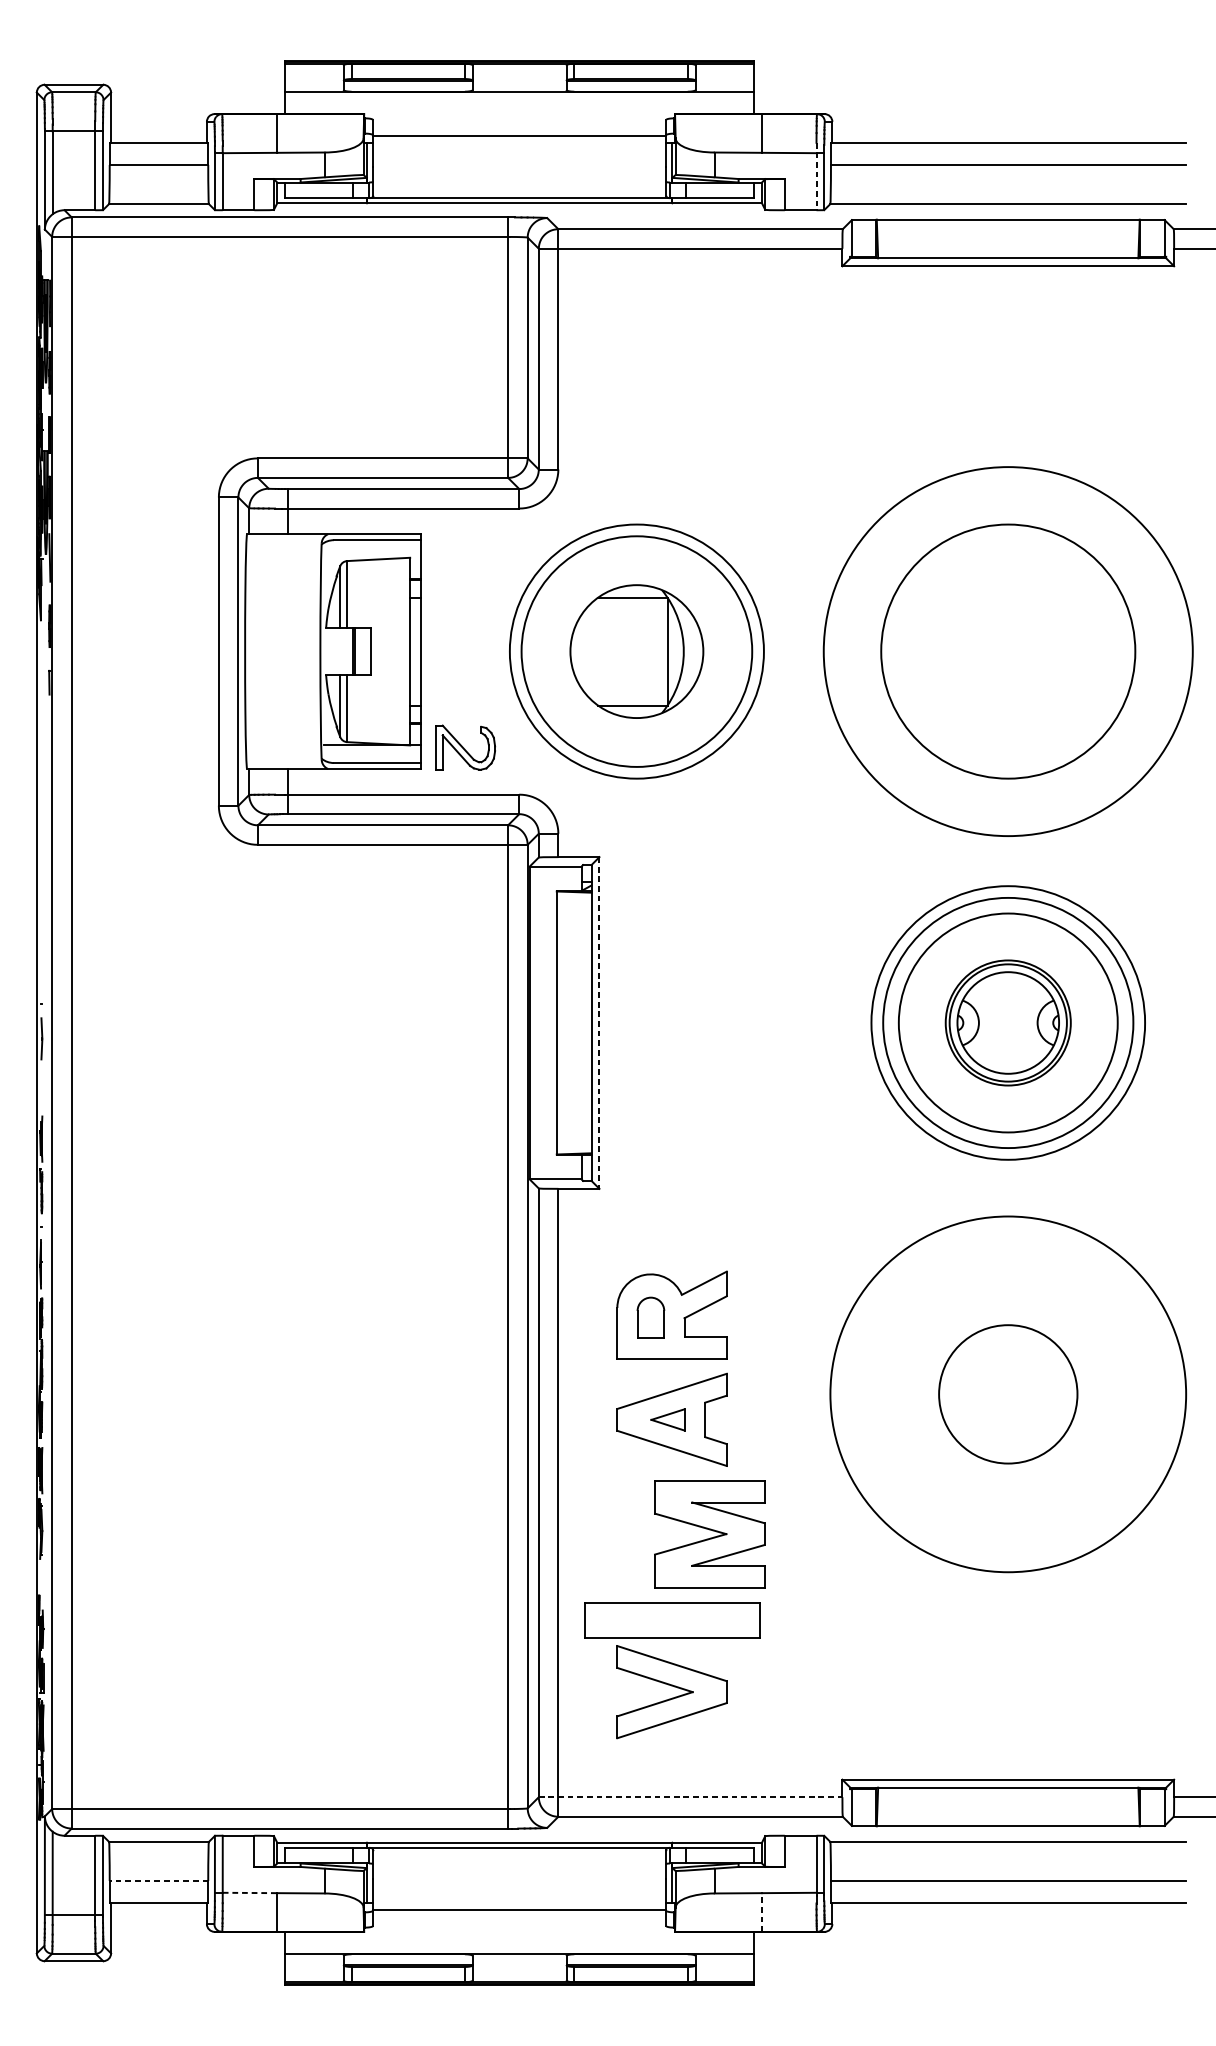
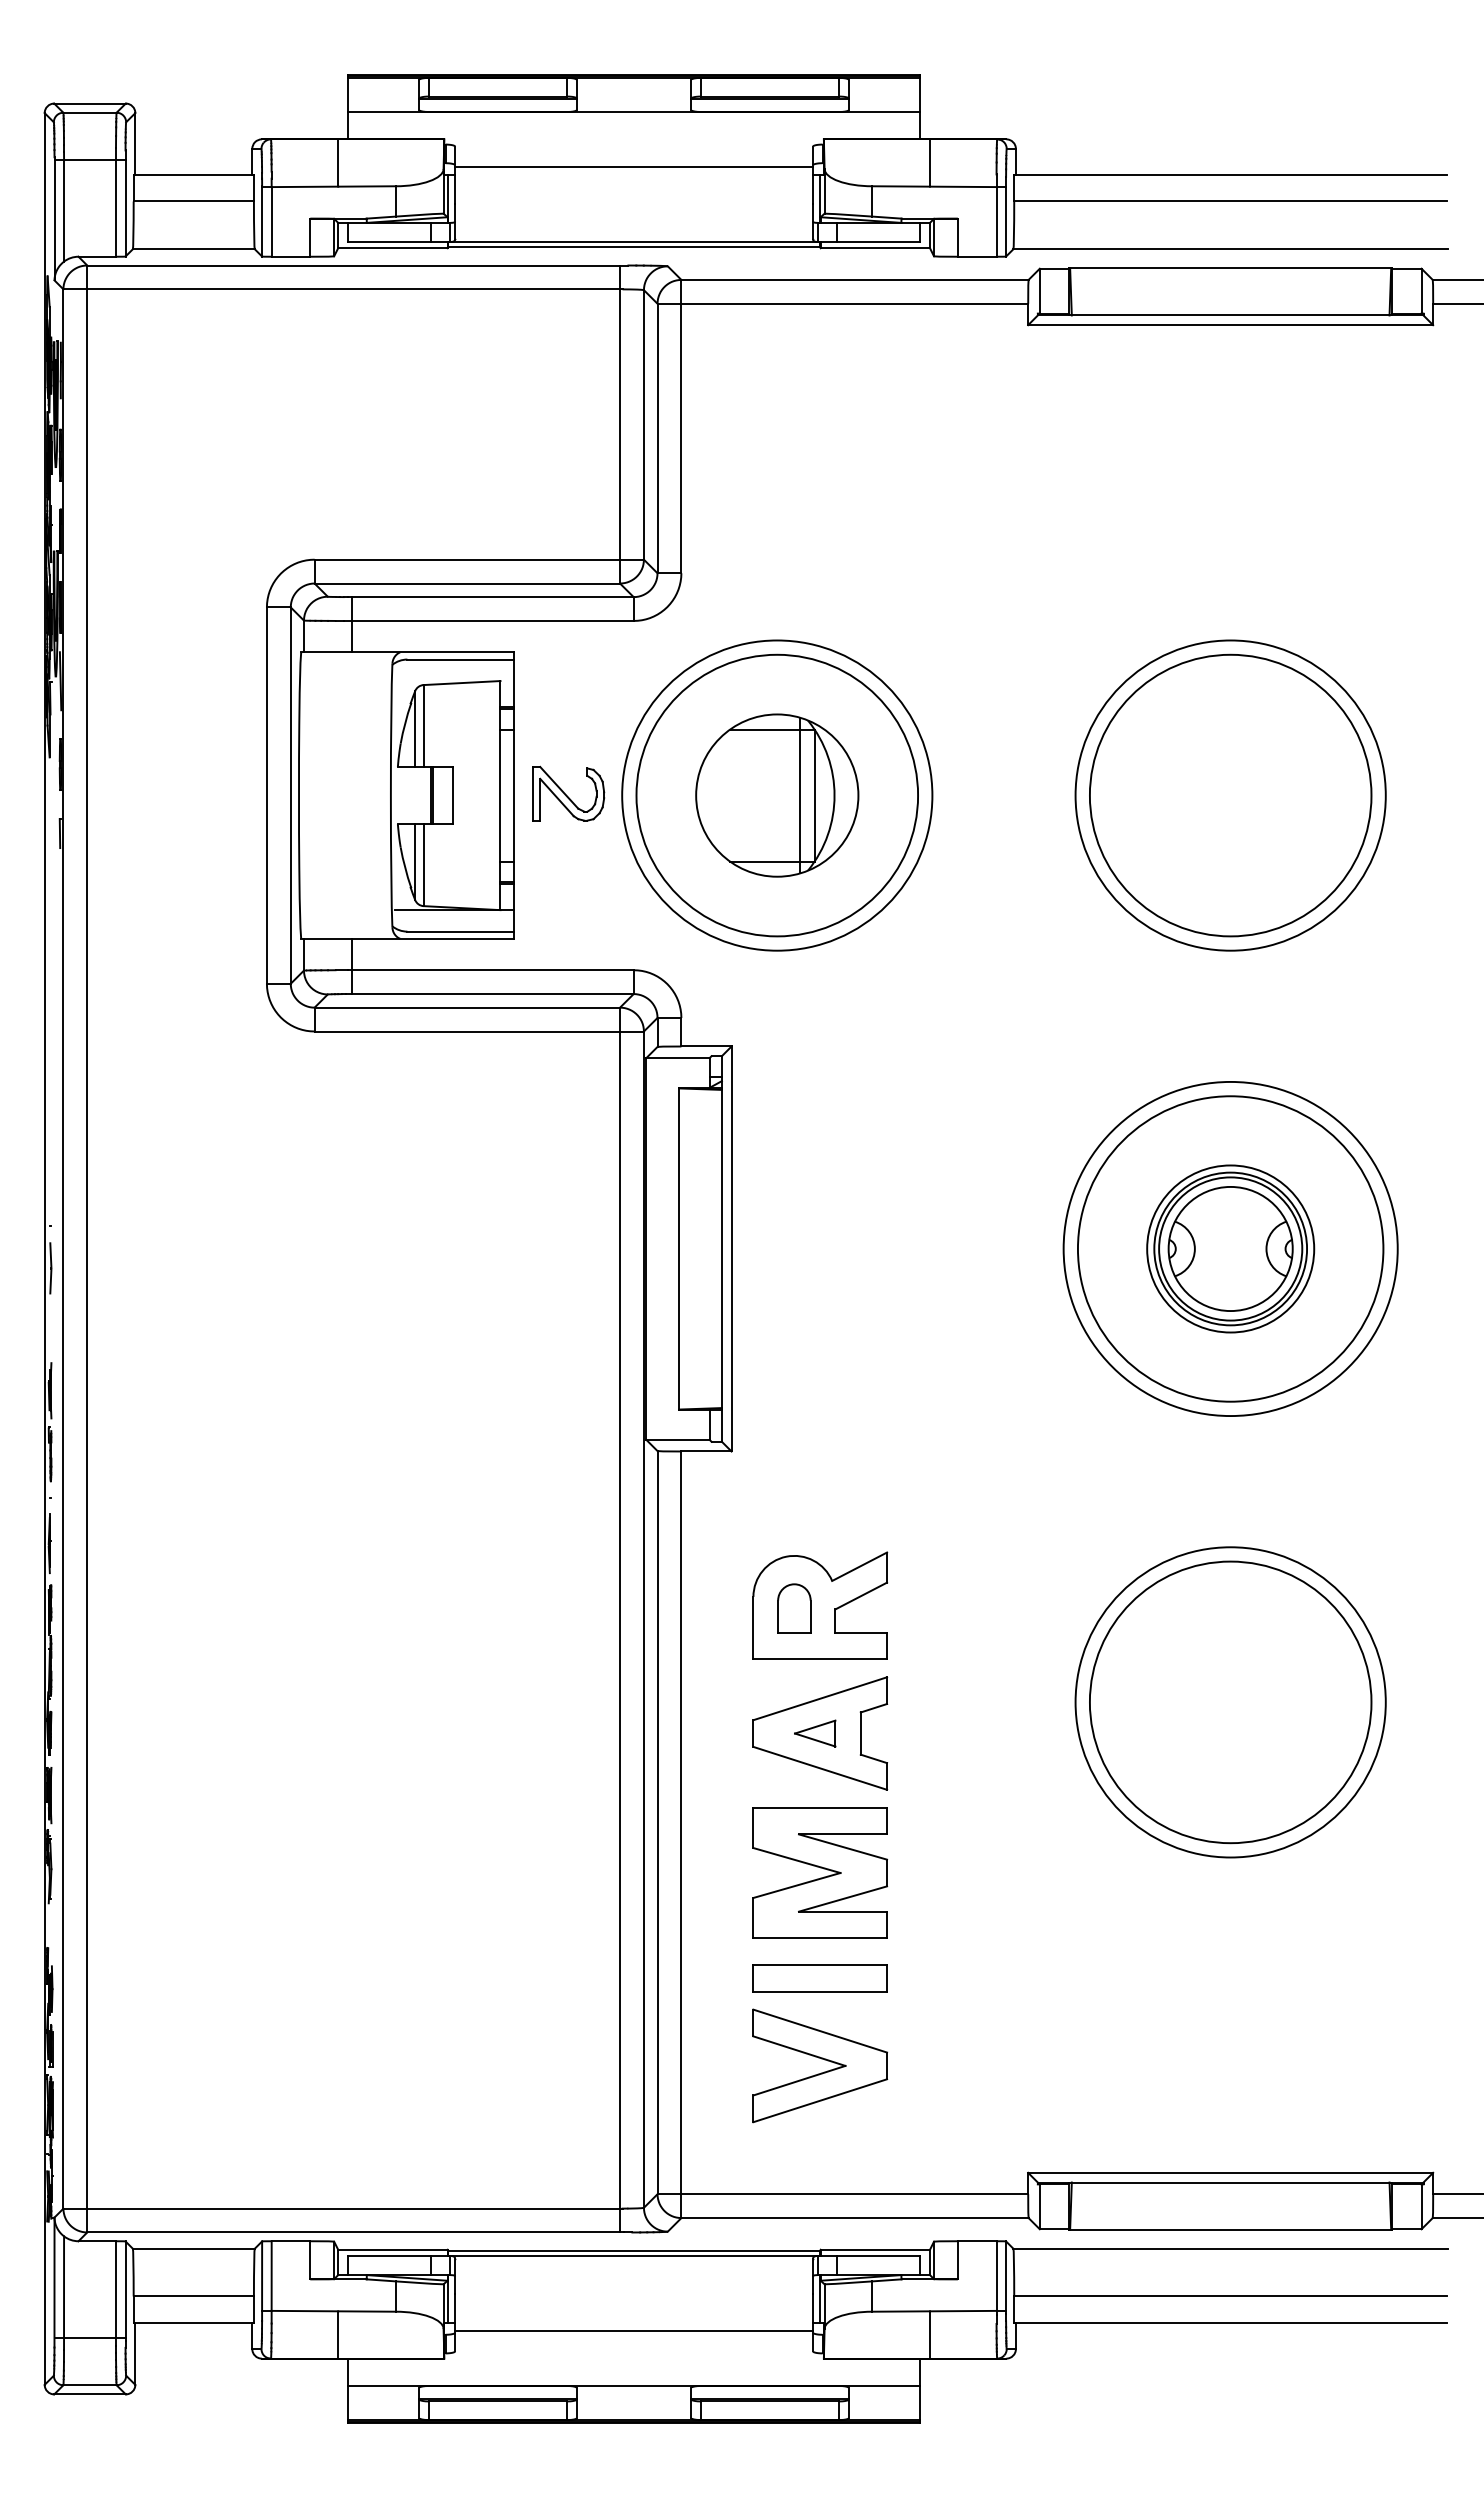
line: (816, 177) -> (996, 216), dashed -> solid
line: (655, 651) -> (800, 795), added
circle: (1008, 651) -> (1230, 795), size x0.62
part: (465, 747) -> (568, 793), moved
line: (599, 1022) -> (731, 1248), dashed -> solid
circle: (1008, 1022) -> (1230, 1248), size x0.62
circle: (1008, 1394) -> (1230, 1702), size x0.71
circle: (1008, 1394) -> (1230, 1702), size x1.67
part: (709, 1533) -> (819, 1872), moved
part: (671, 1620) -> (819, 1978), size x0.62
line: (691, 1797) -> (843, 2194), dashed -> solid
line: (158, 1881) -> (193, 2296), dashed -> solid
line: (250, 1893) -> (305, 2311), dashed -> solid
line: (762, 1912) -> (930, 2334), dashed -> solid

